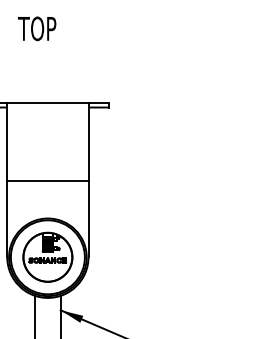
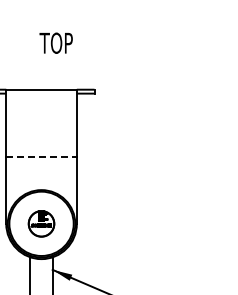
text: (36, 27) -> (55, 42), moved
line: (48, 181) -> (42, 157), solid -> dashed
part: (47, 256) -> (41, 223), size x0.6

